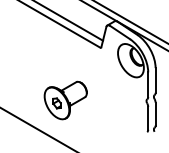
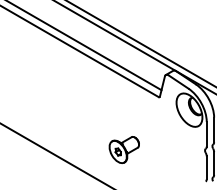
part: (65, 100) -> (124, 149), size x0.7

